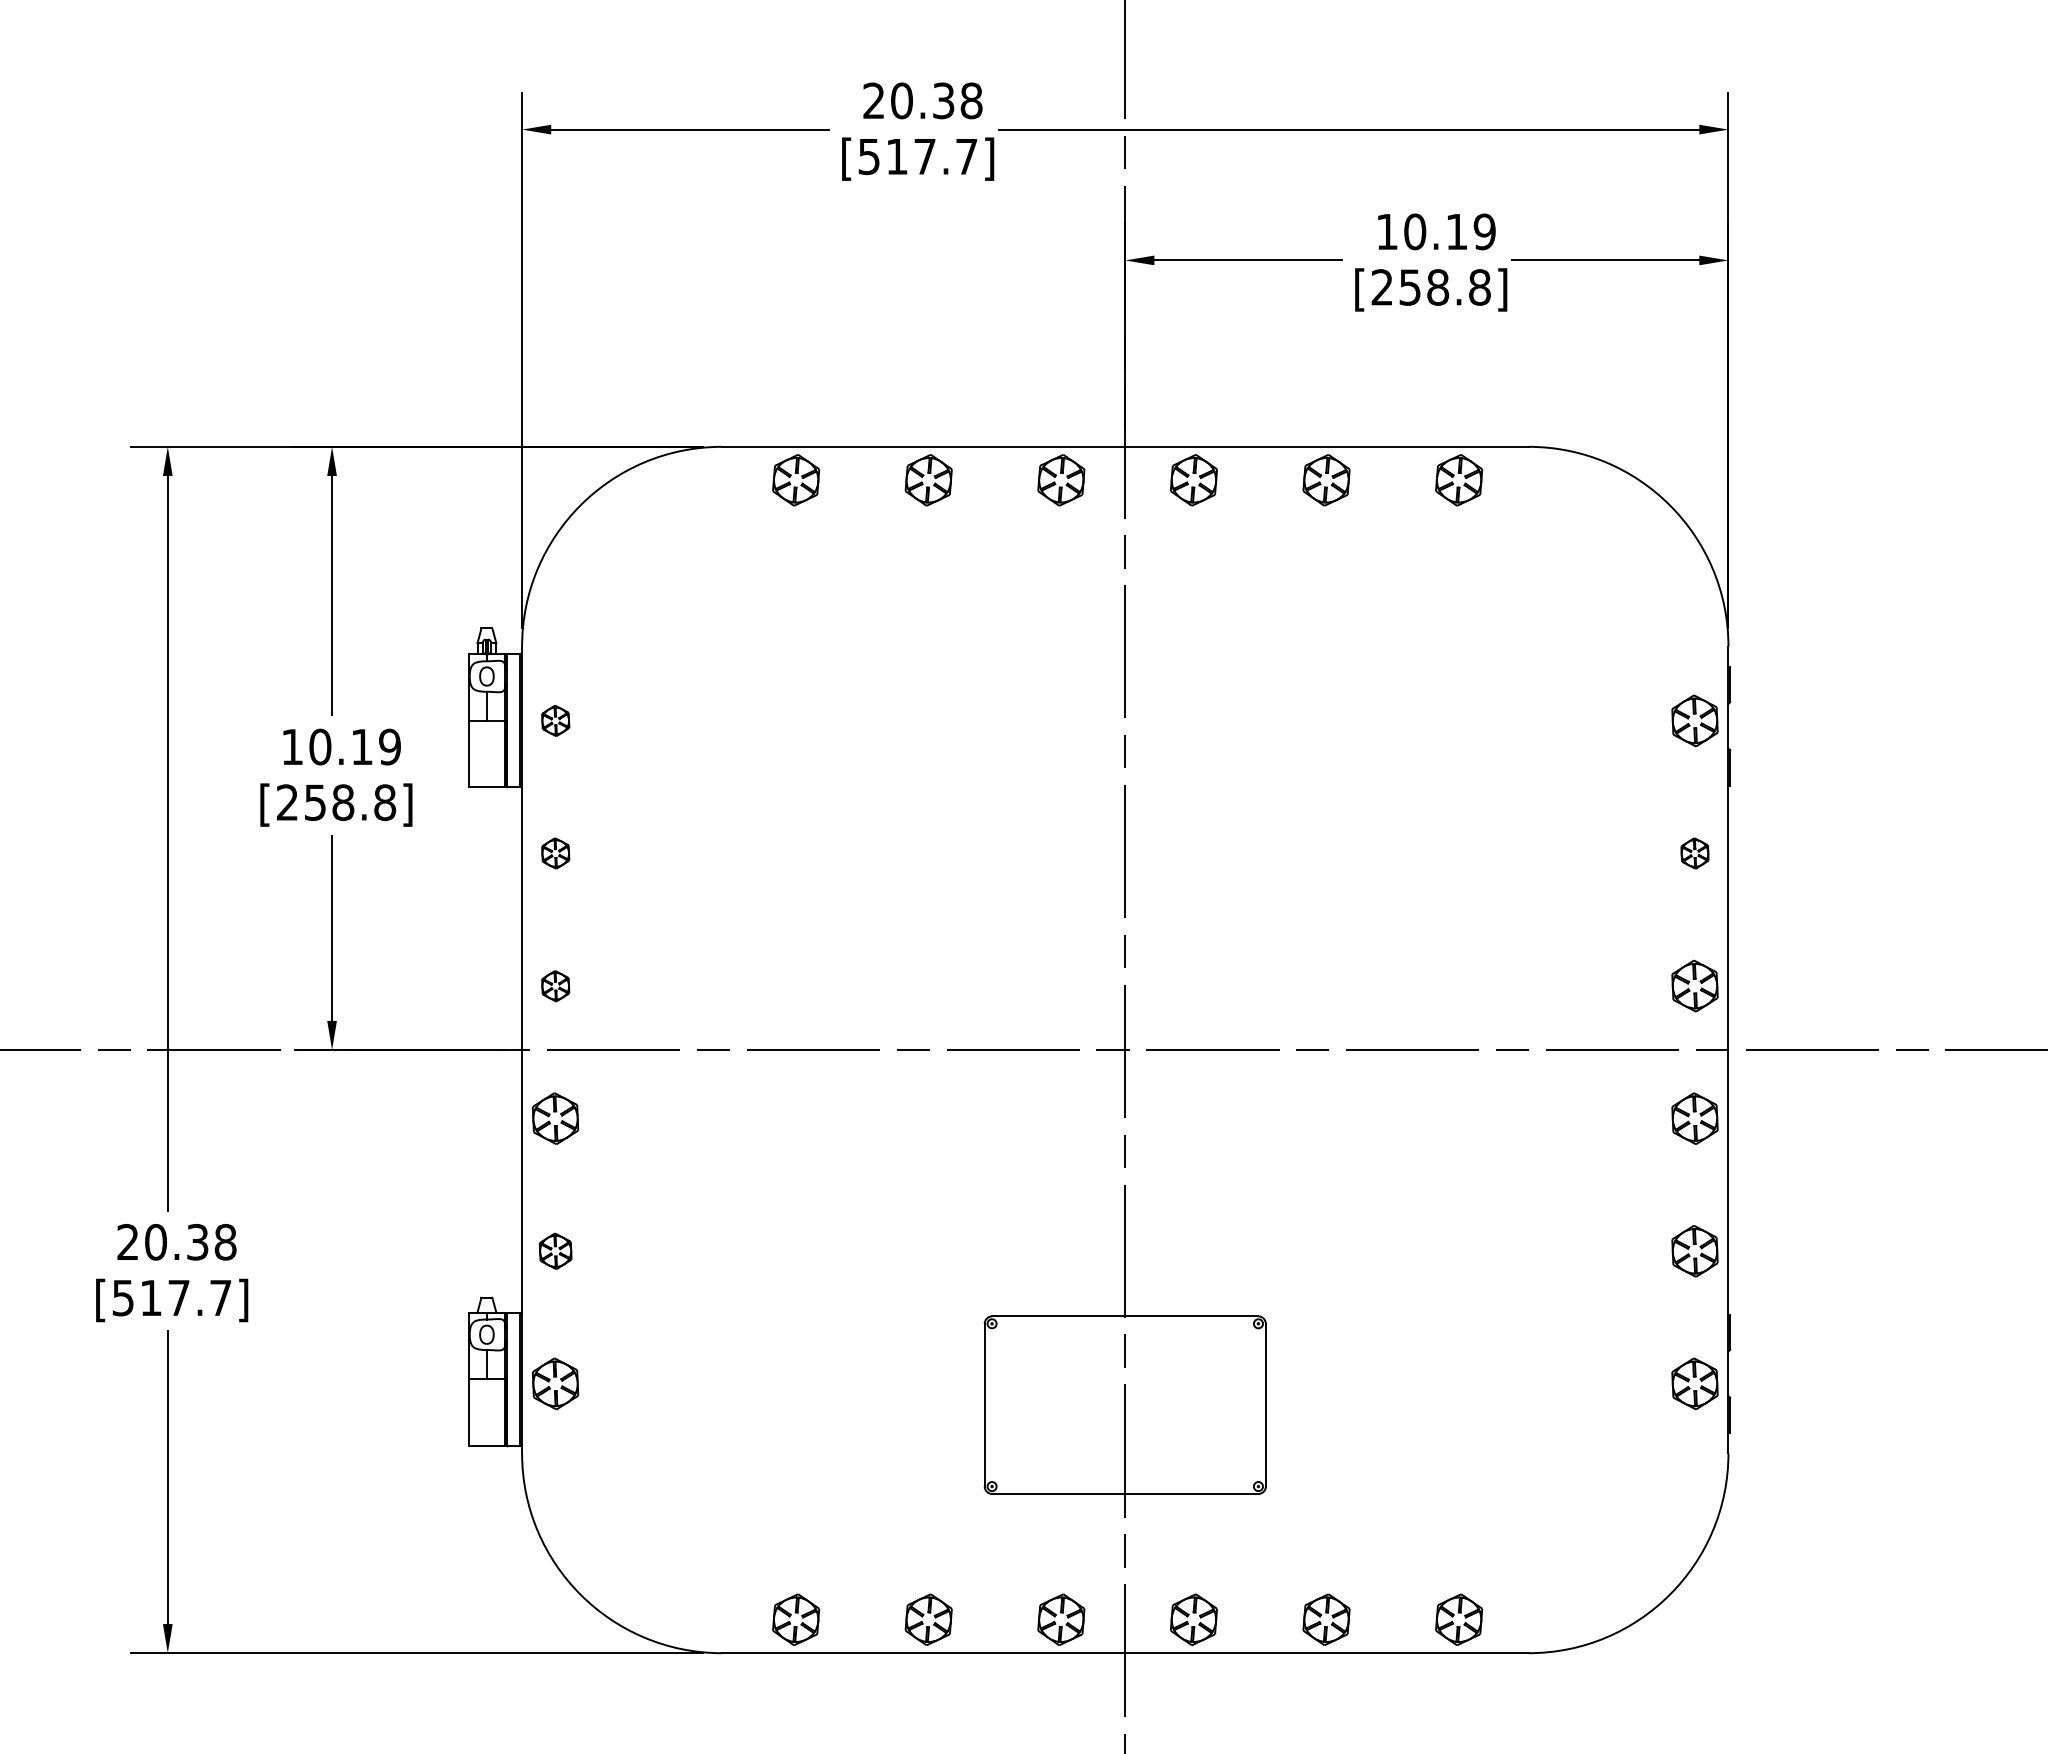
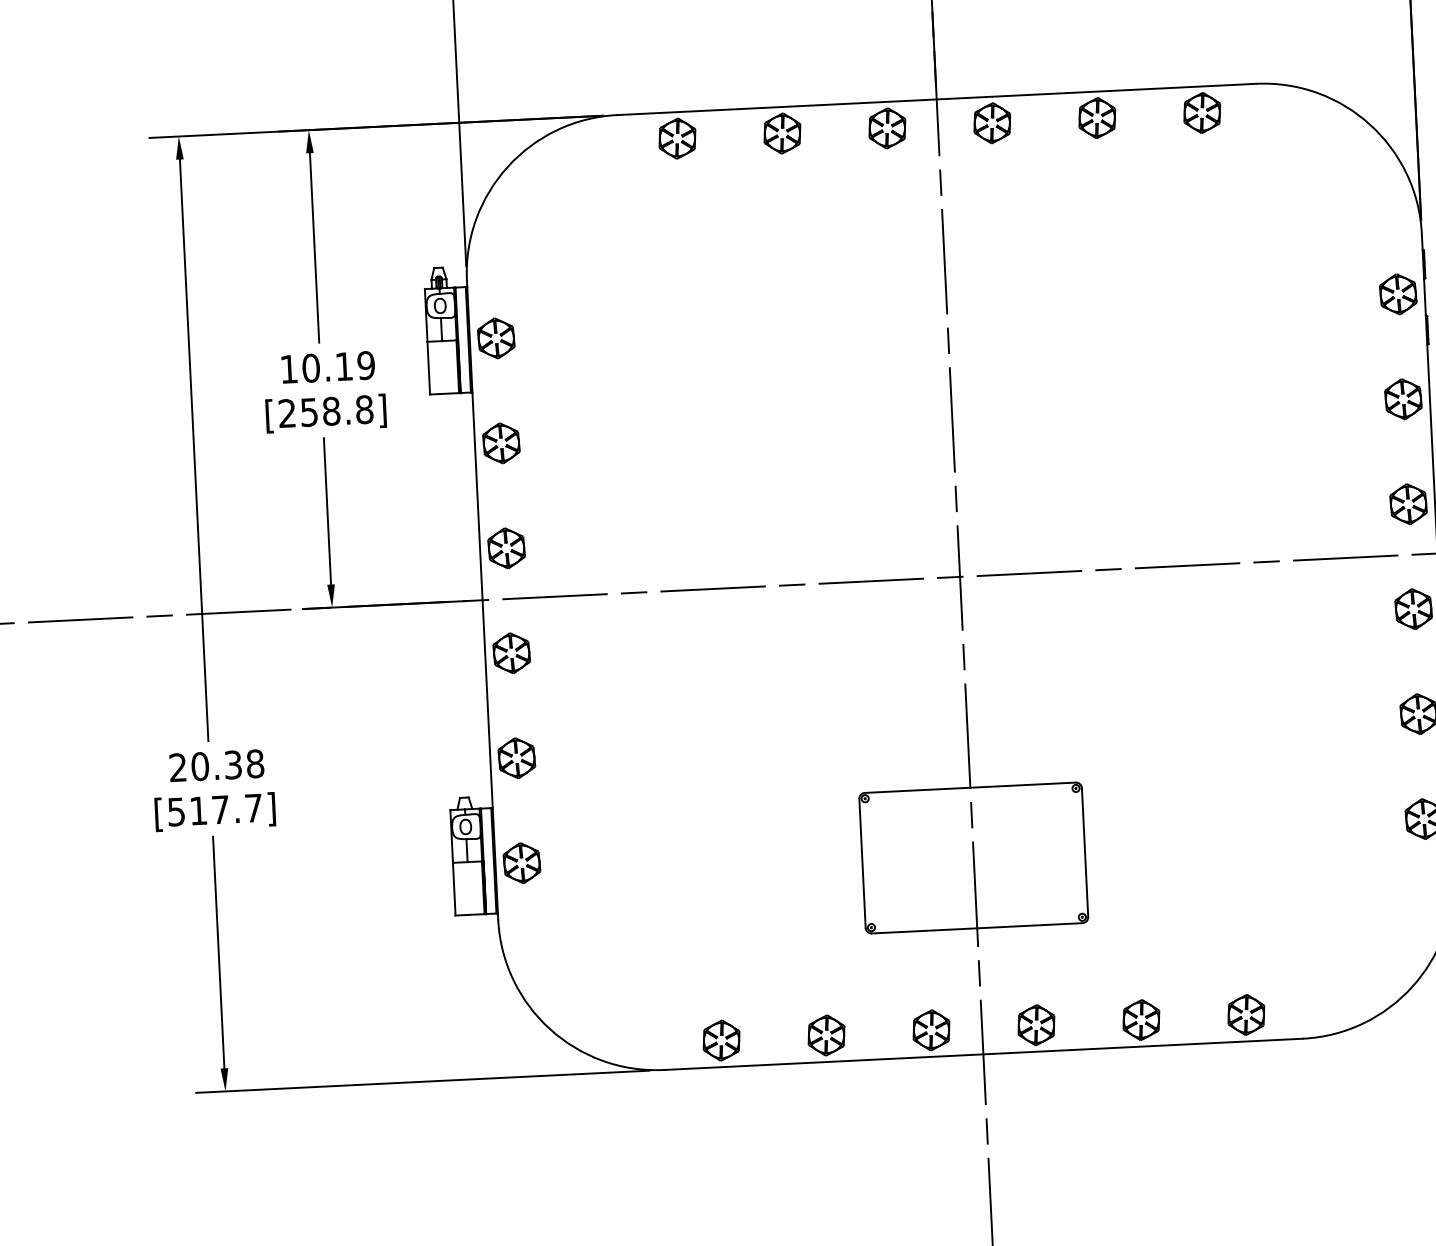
part: (555, 720) -> (496, 338), size x1.67
part: (555, 853) -> (501, 443), size x1.67
part: (1694, 853) -> (1403, 399), size x1.67
part: (555, 986) -> (506, 548), size x1.67
part: (555, 1251) -> (516, 758), size x1.43

